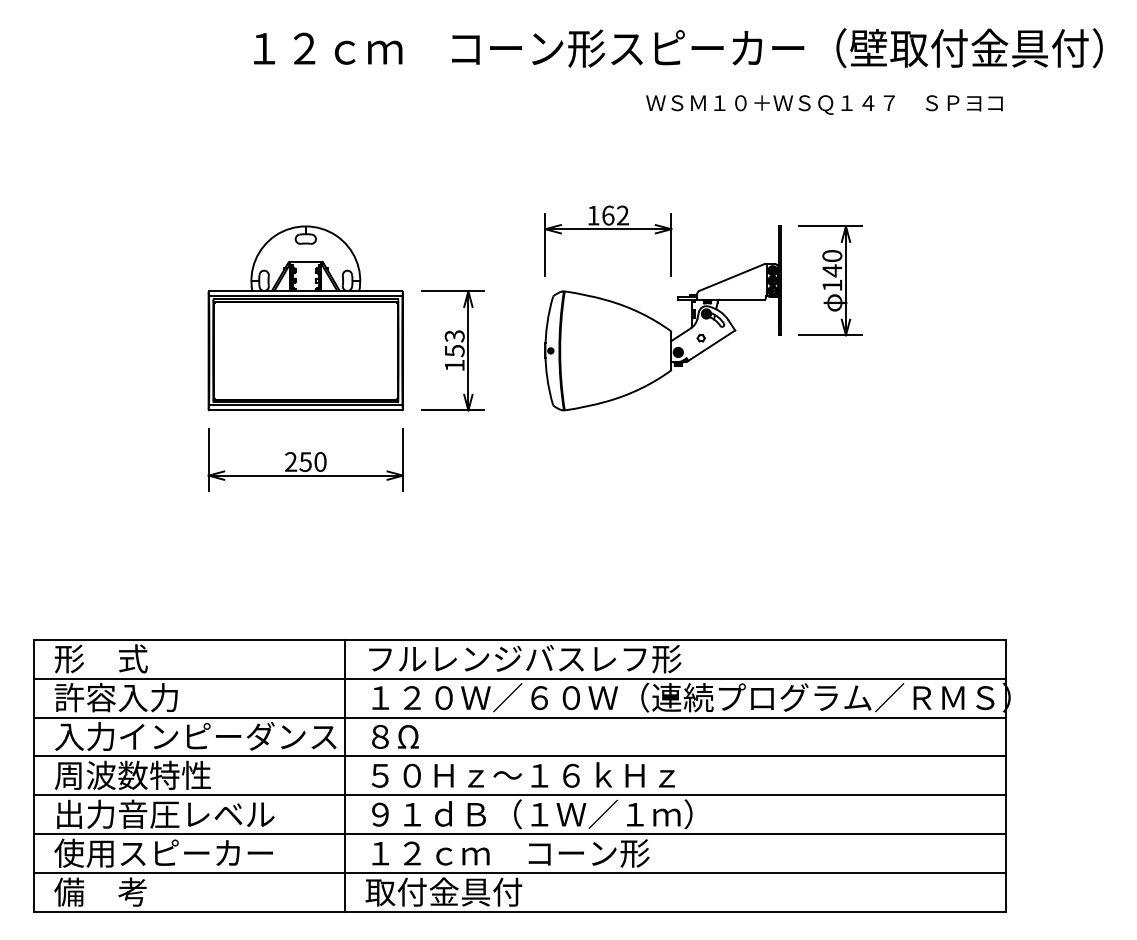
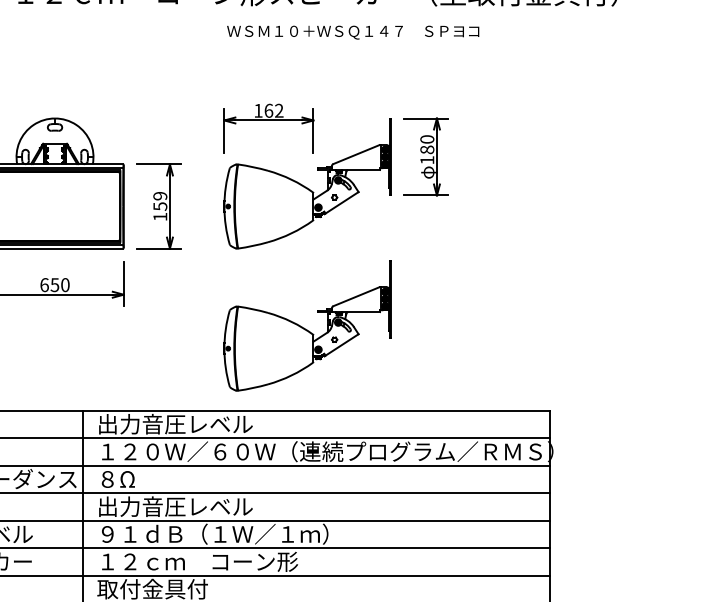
text: (824, 104) -> (353, 32), moved
text: (832, 270) -> (427, 149), 140 -> 180
text: (454, 336) -> (160, 196), 153 -> 159
text: (291, 461) -> (44, 284), 250 -> 650
part: (662, 519) -> (307, 325), added
text: (524, 658) -> (209, 424), フルレンジバスレフ形 -> 出力音圧レベル
text: (521, 775) -> (207, 506), ５０Ｈｚ～１６ｋＨｚ -> 出力音圧レベル

